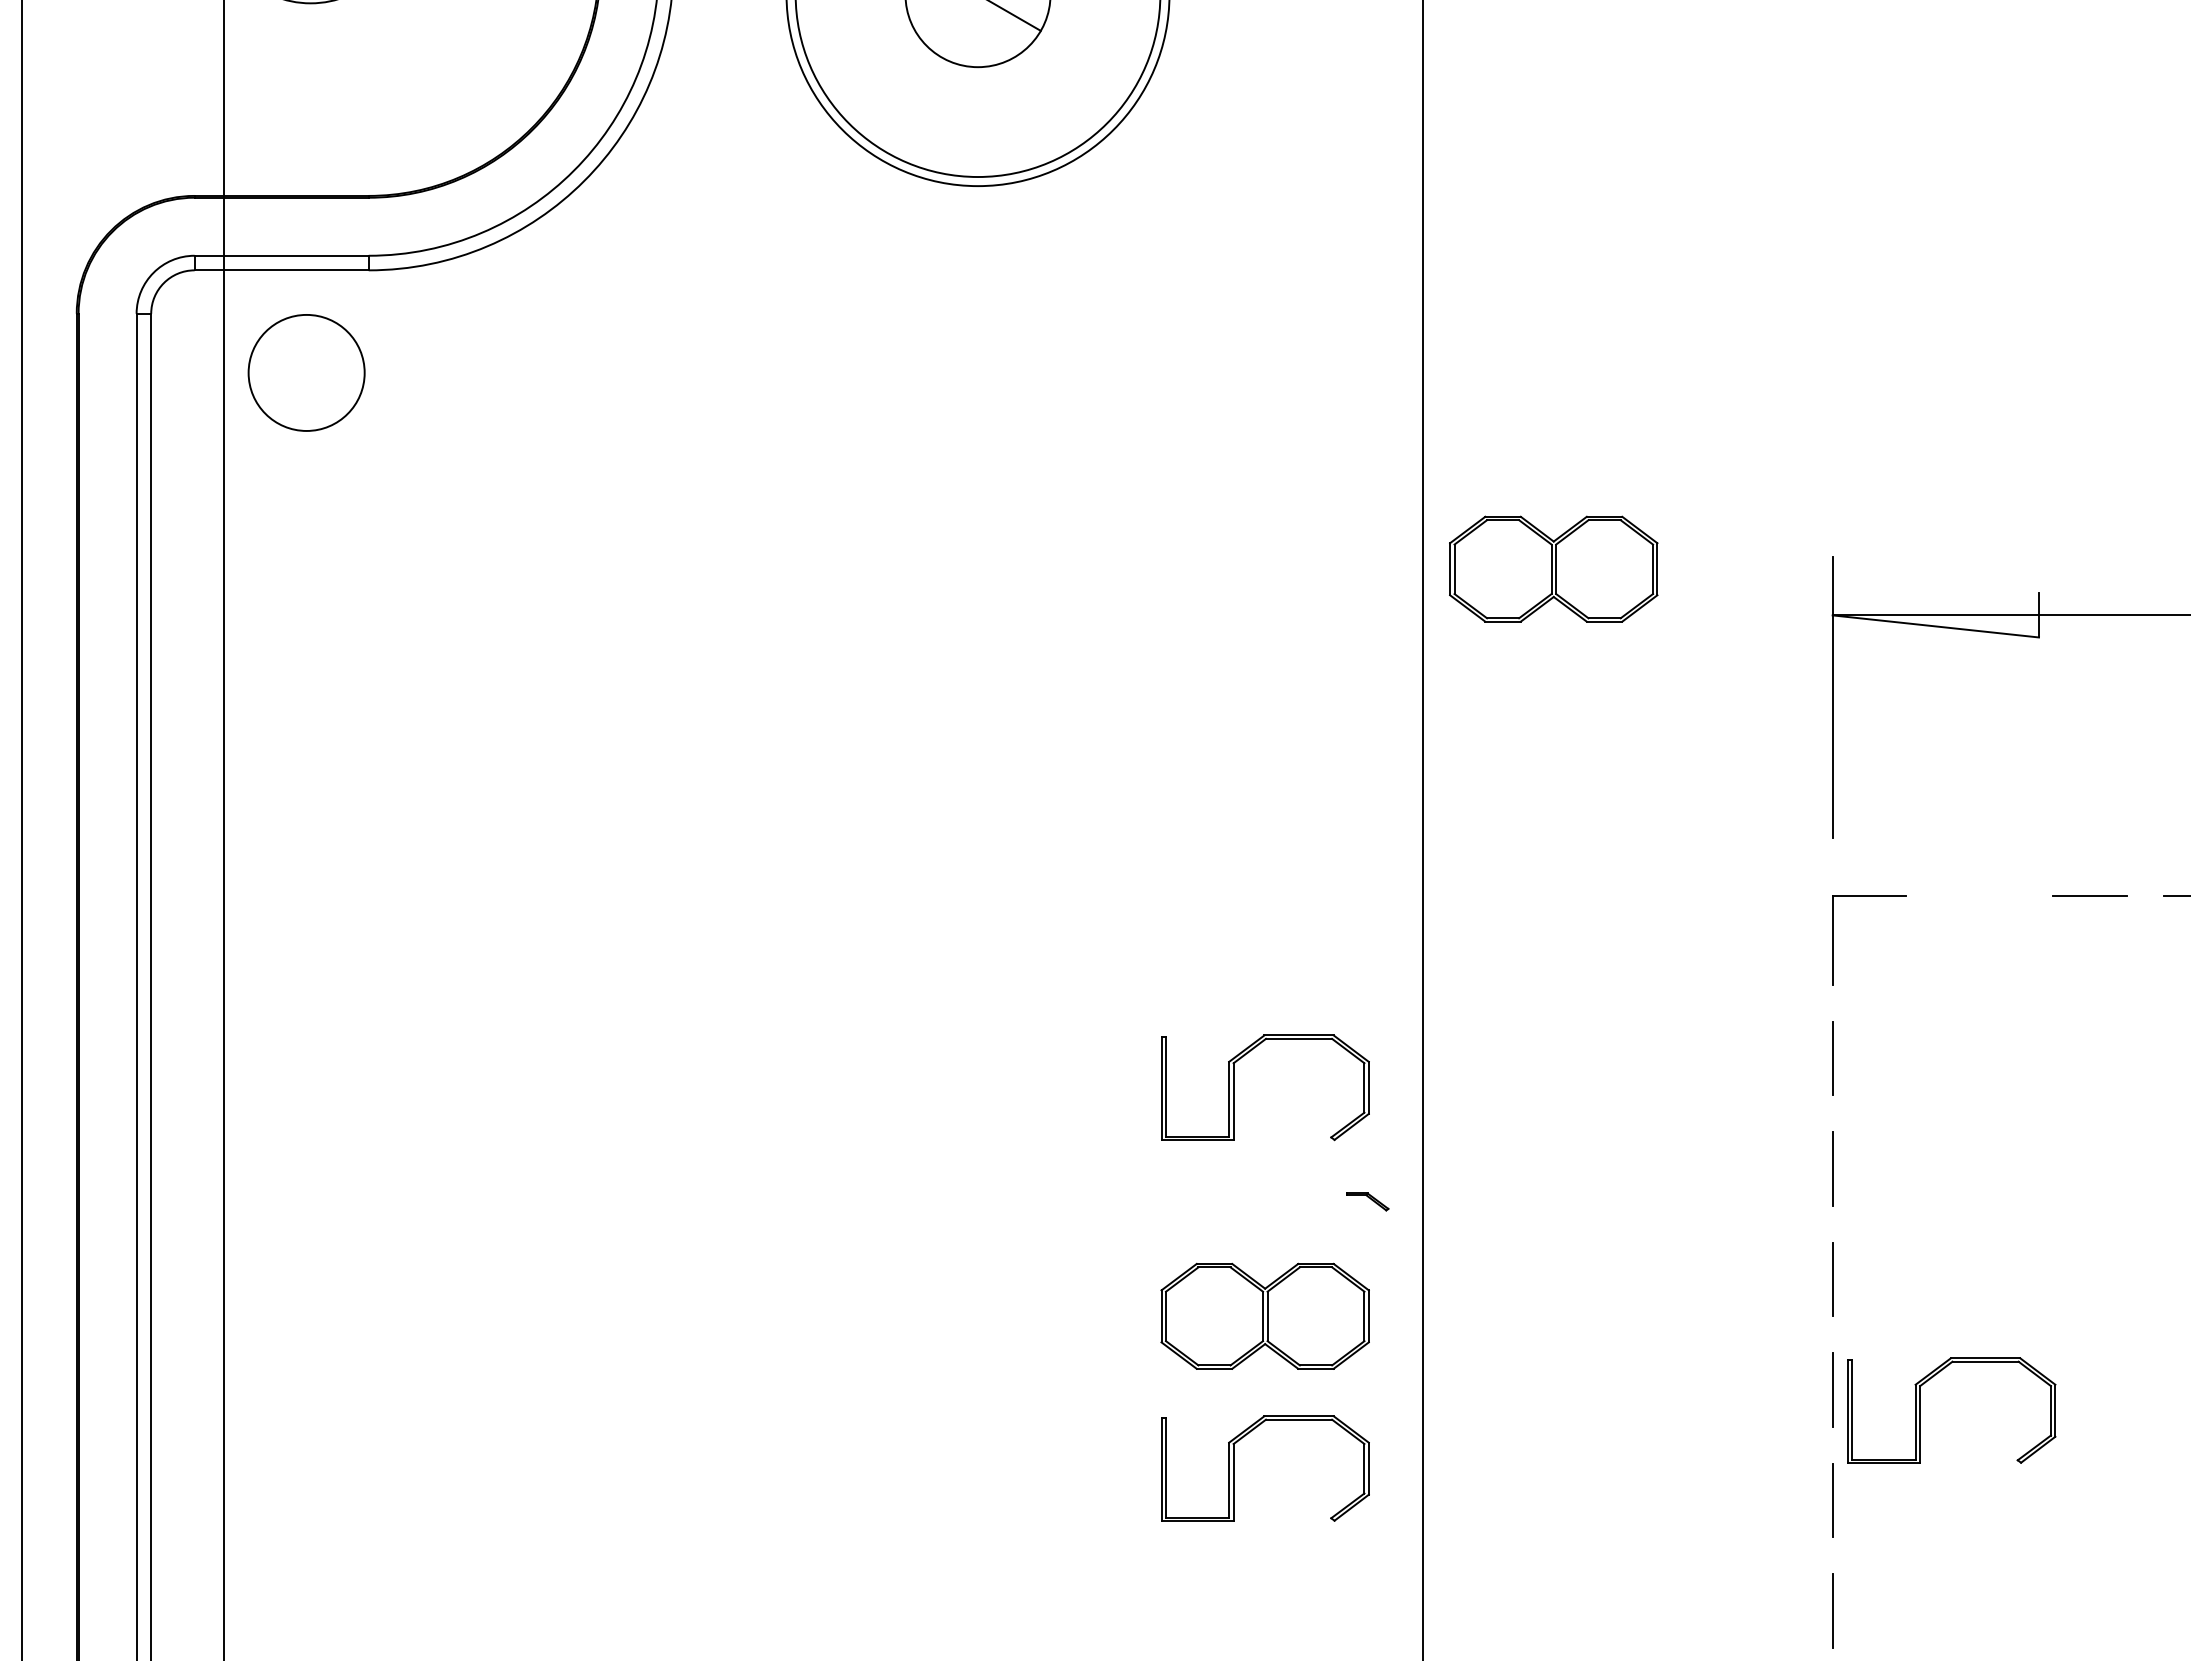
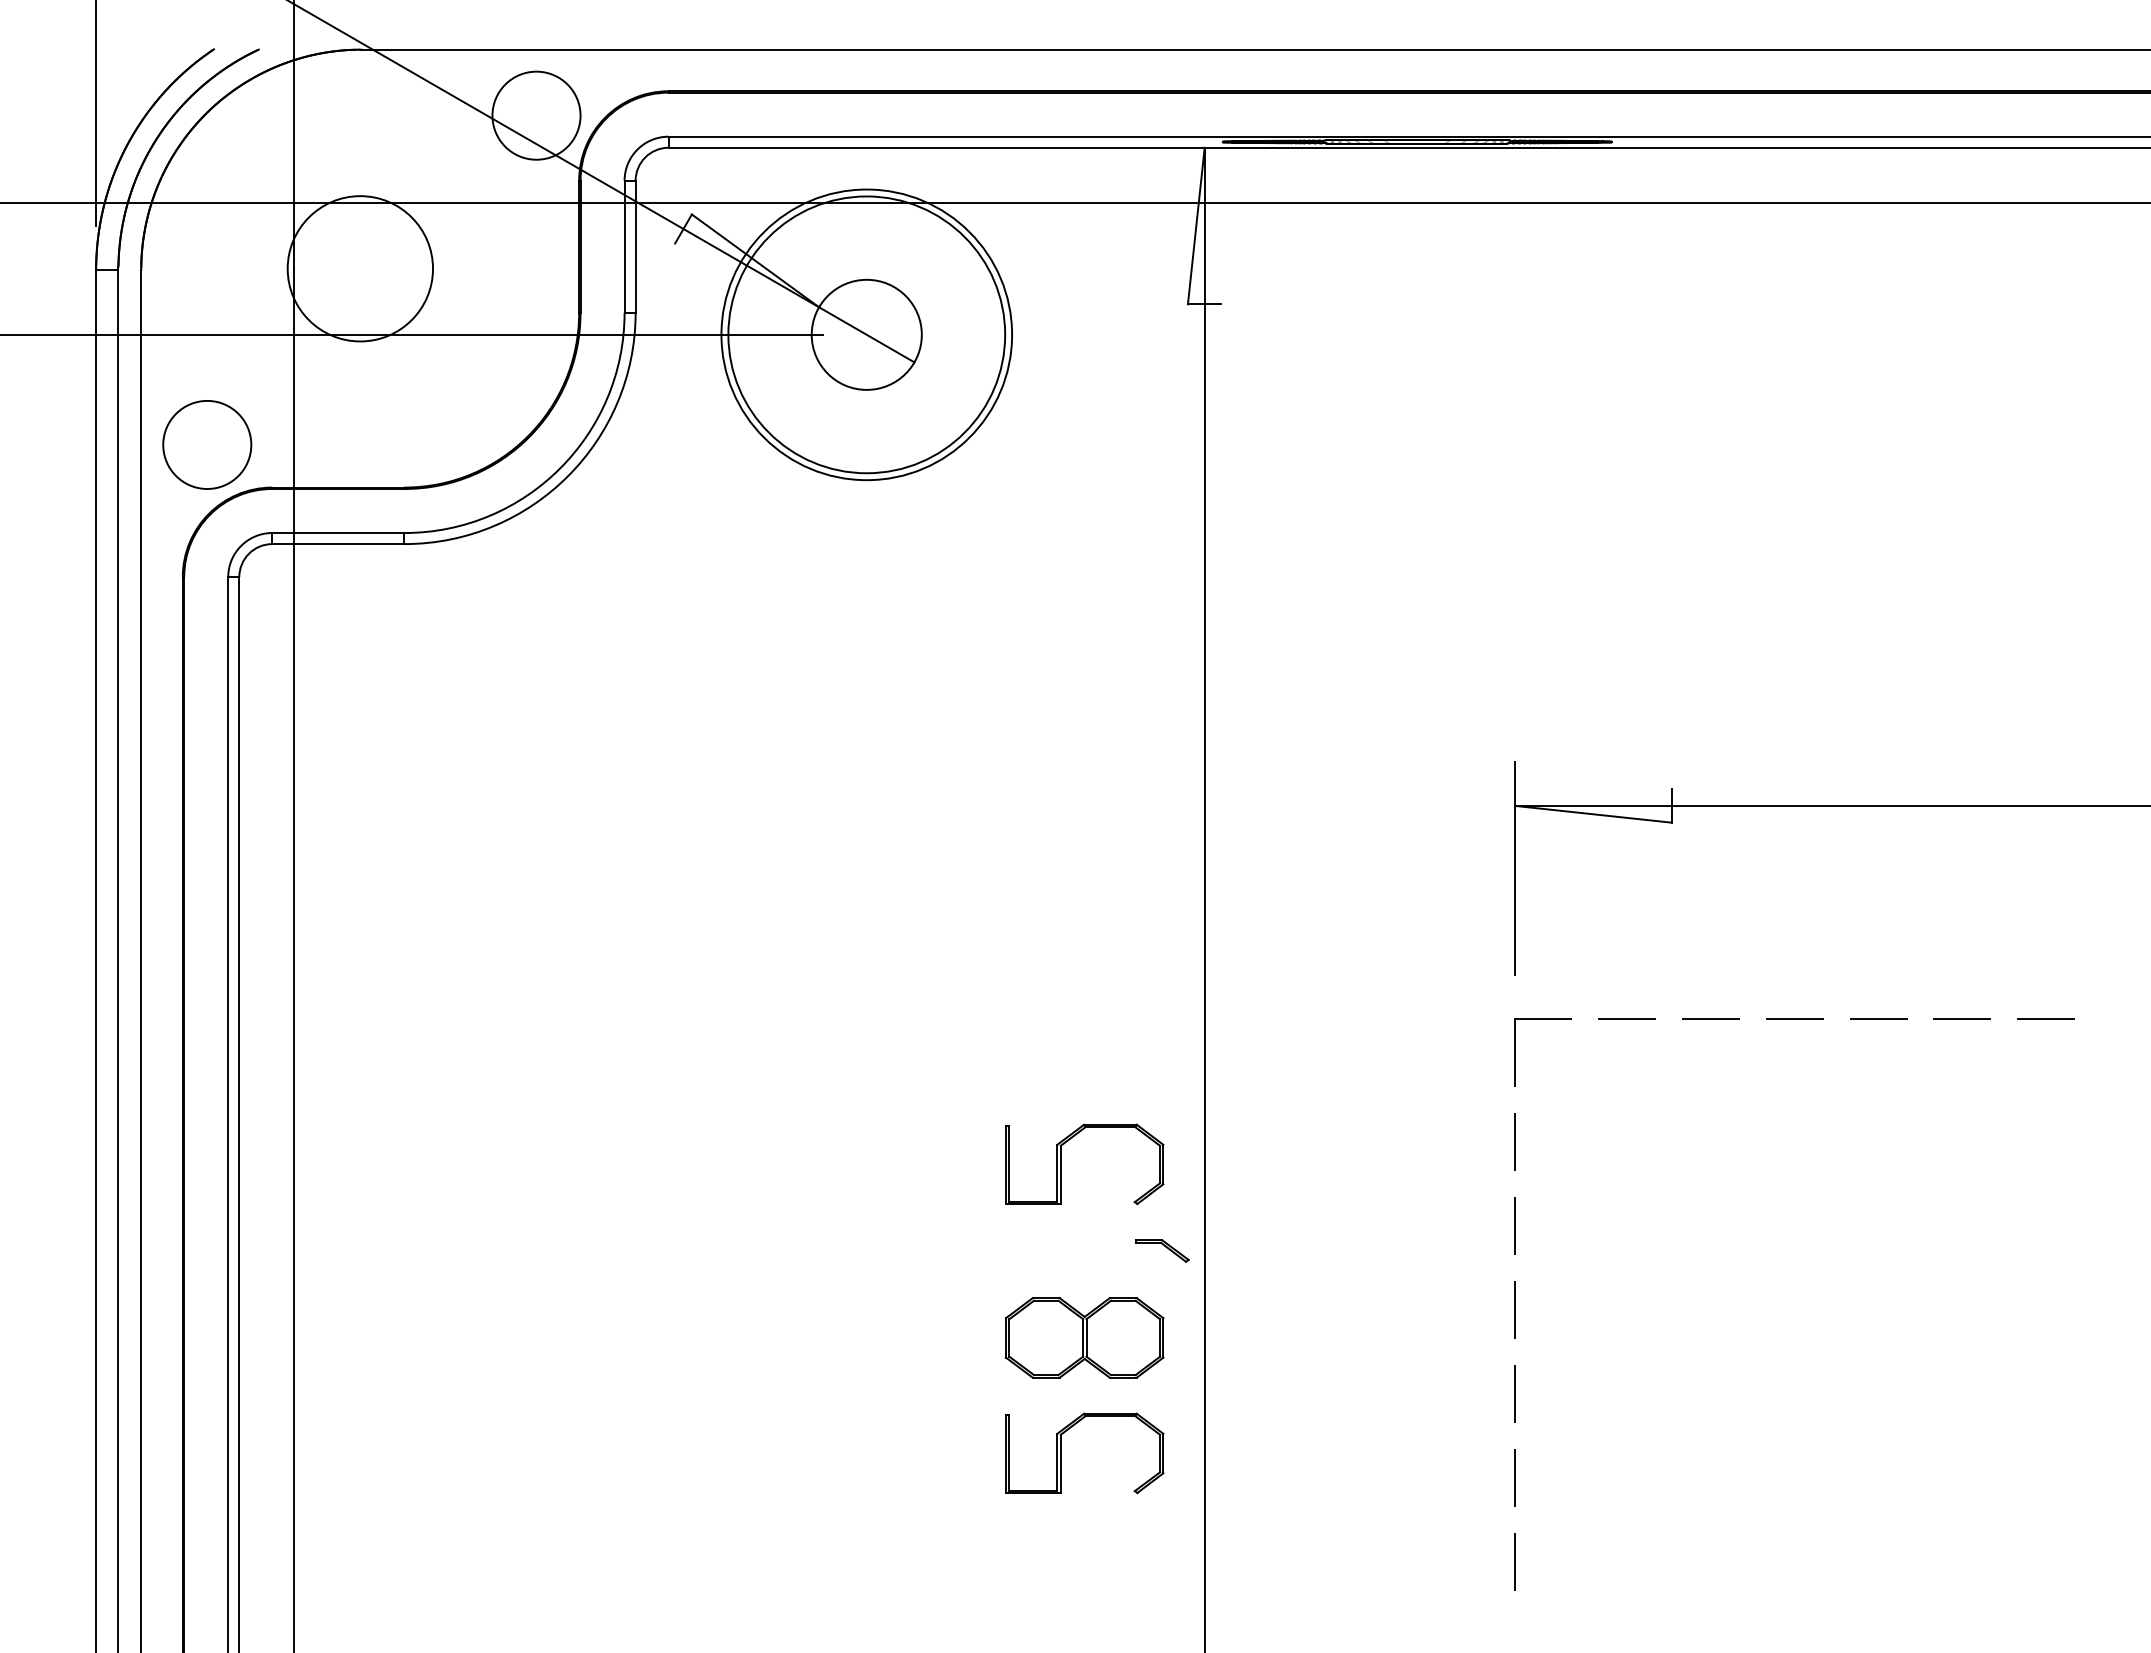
circle: (306, 372) -> (207, 444), moved
part: (1553, 568) -> (1303, 770), removed
line: (1979, 895) -> (1626, 1018), added
part: (1367, 1201) -> (1162, 1250), size x1.67
part: (1921, 1410) -> (1582, 1409), removed

